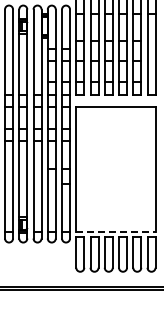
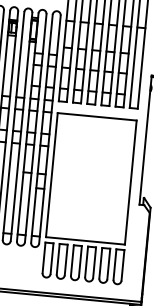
line: (115, 231) -> (85, 240), dashed -> solid

